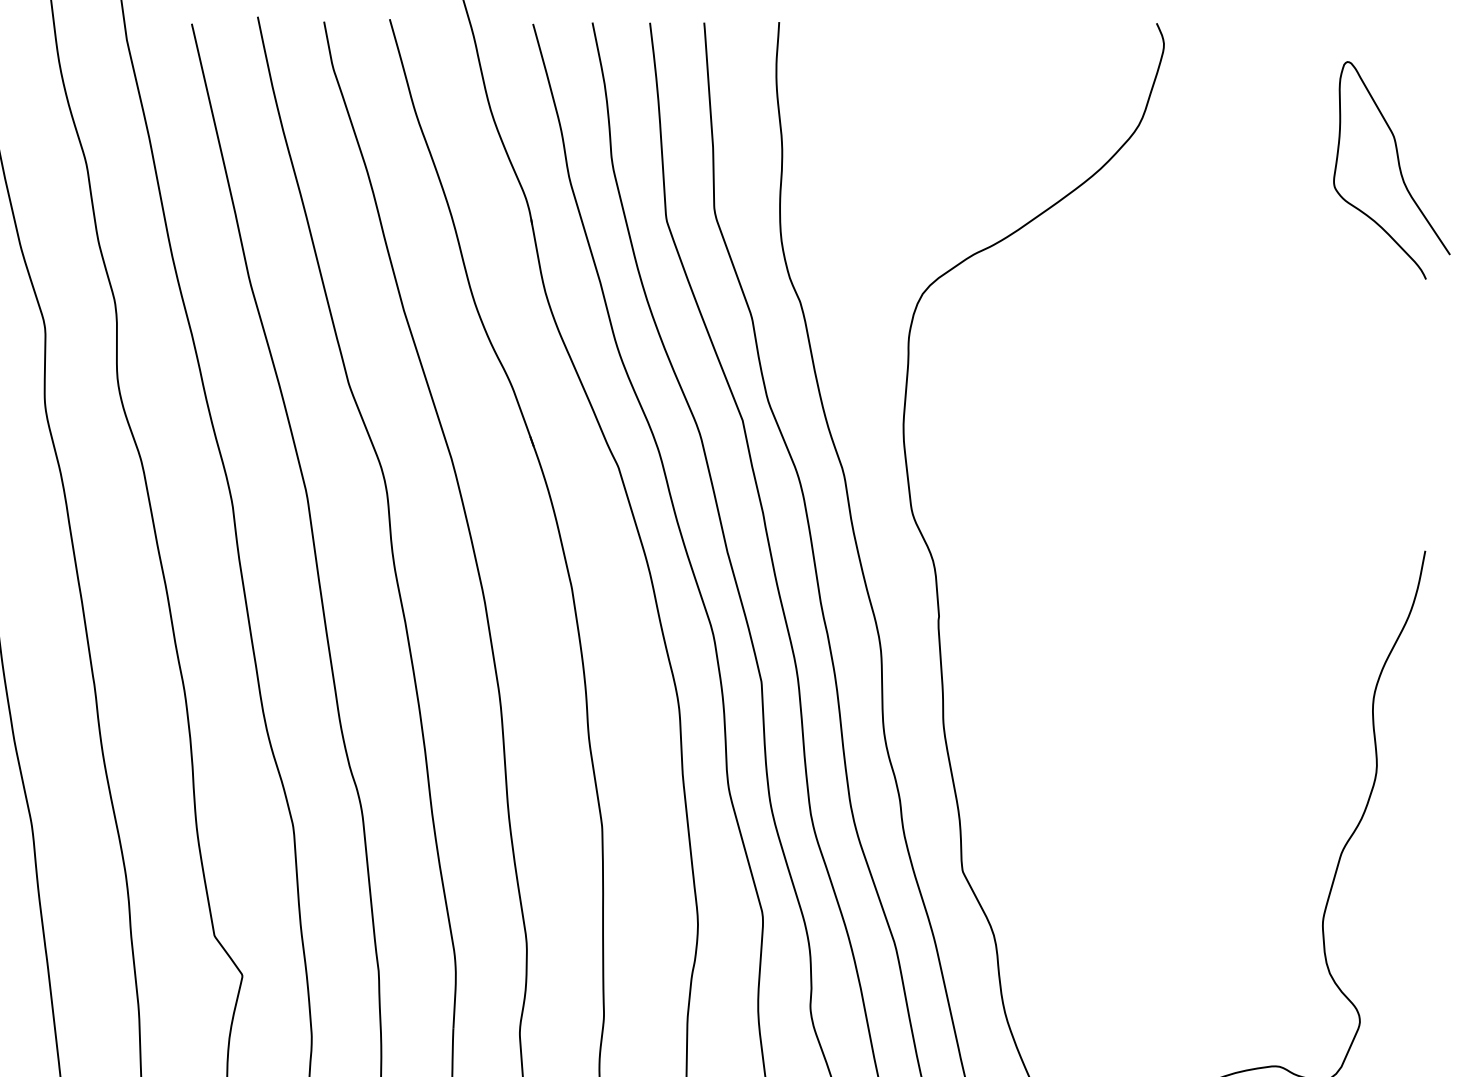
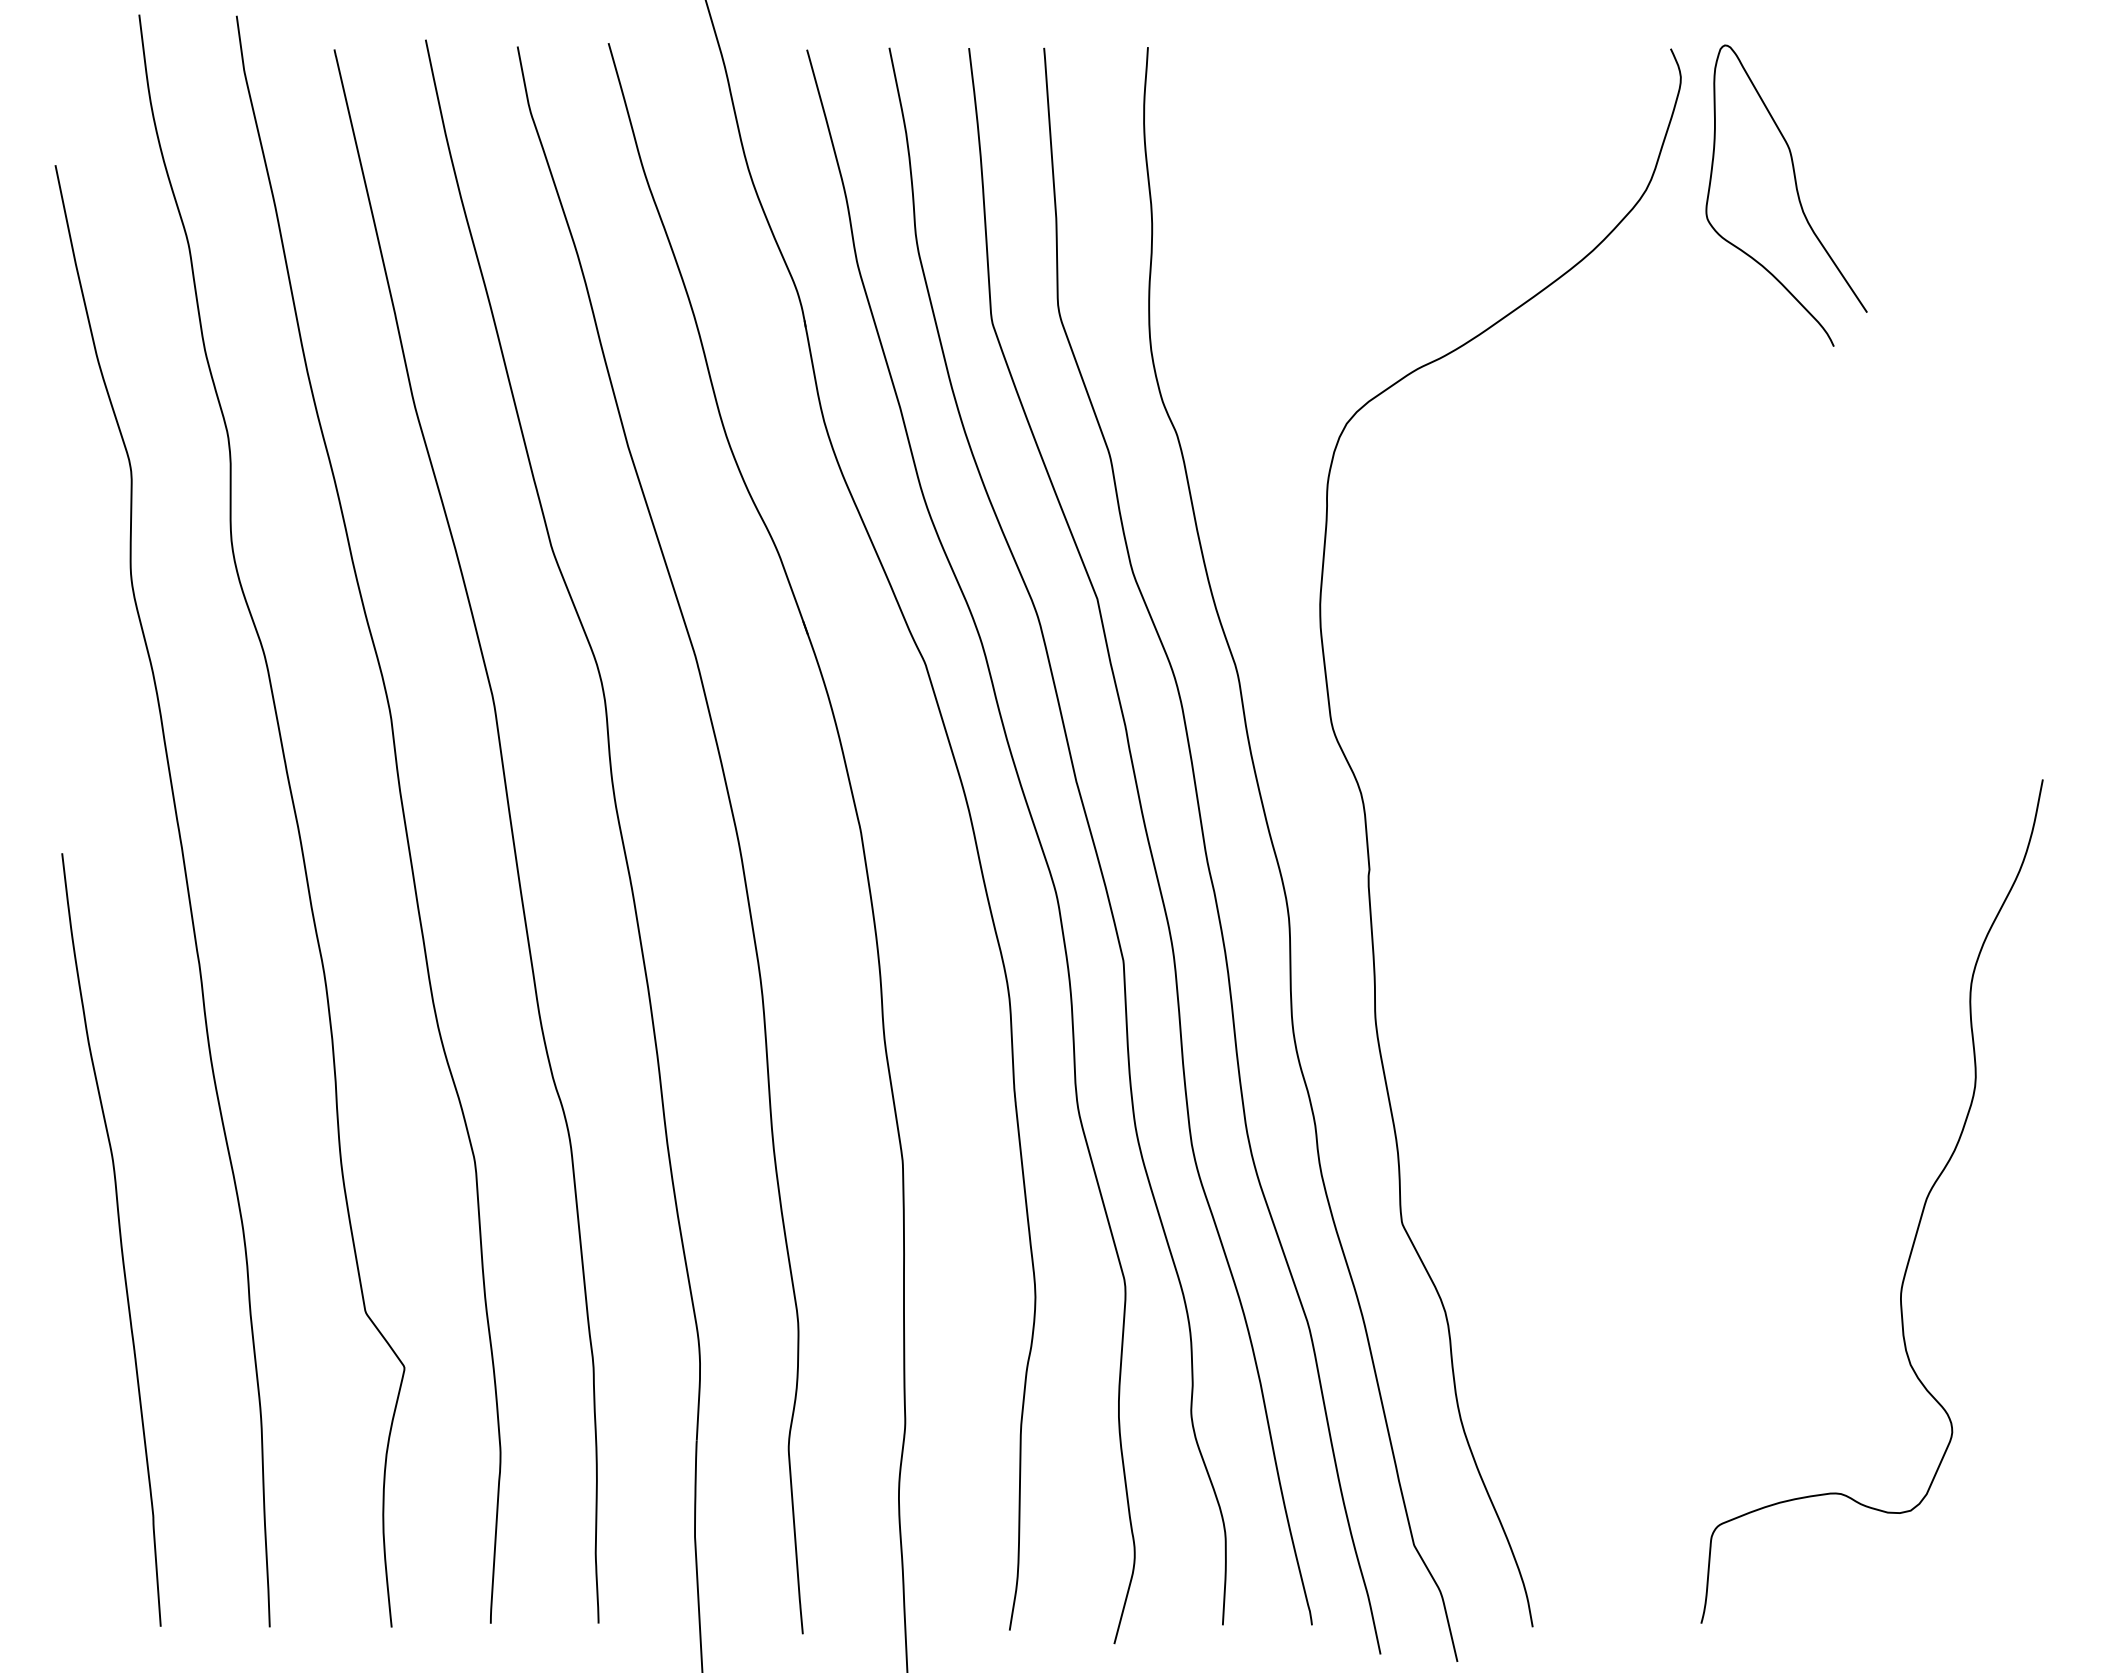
curve: (1399, 168) -> (1796, 192), moved

